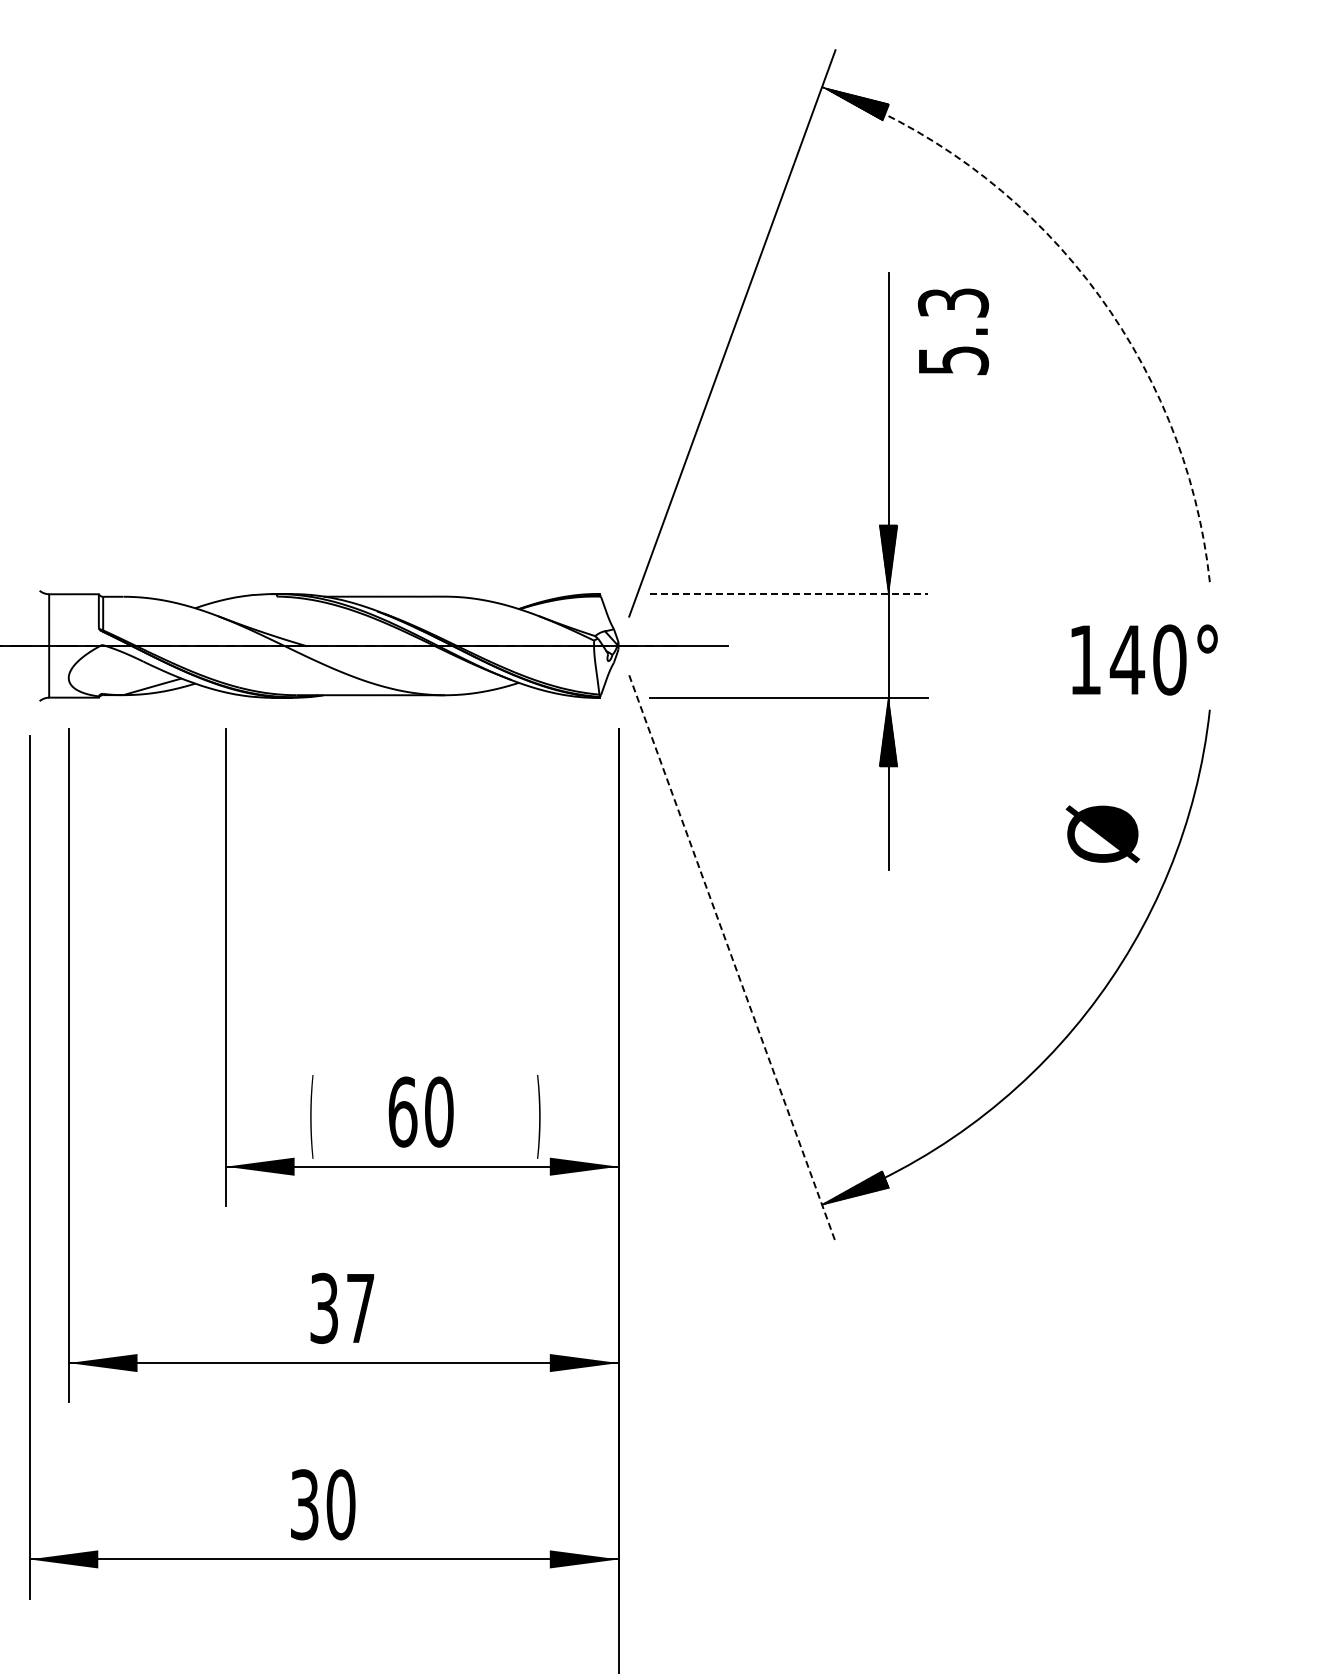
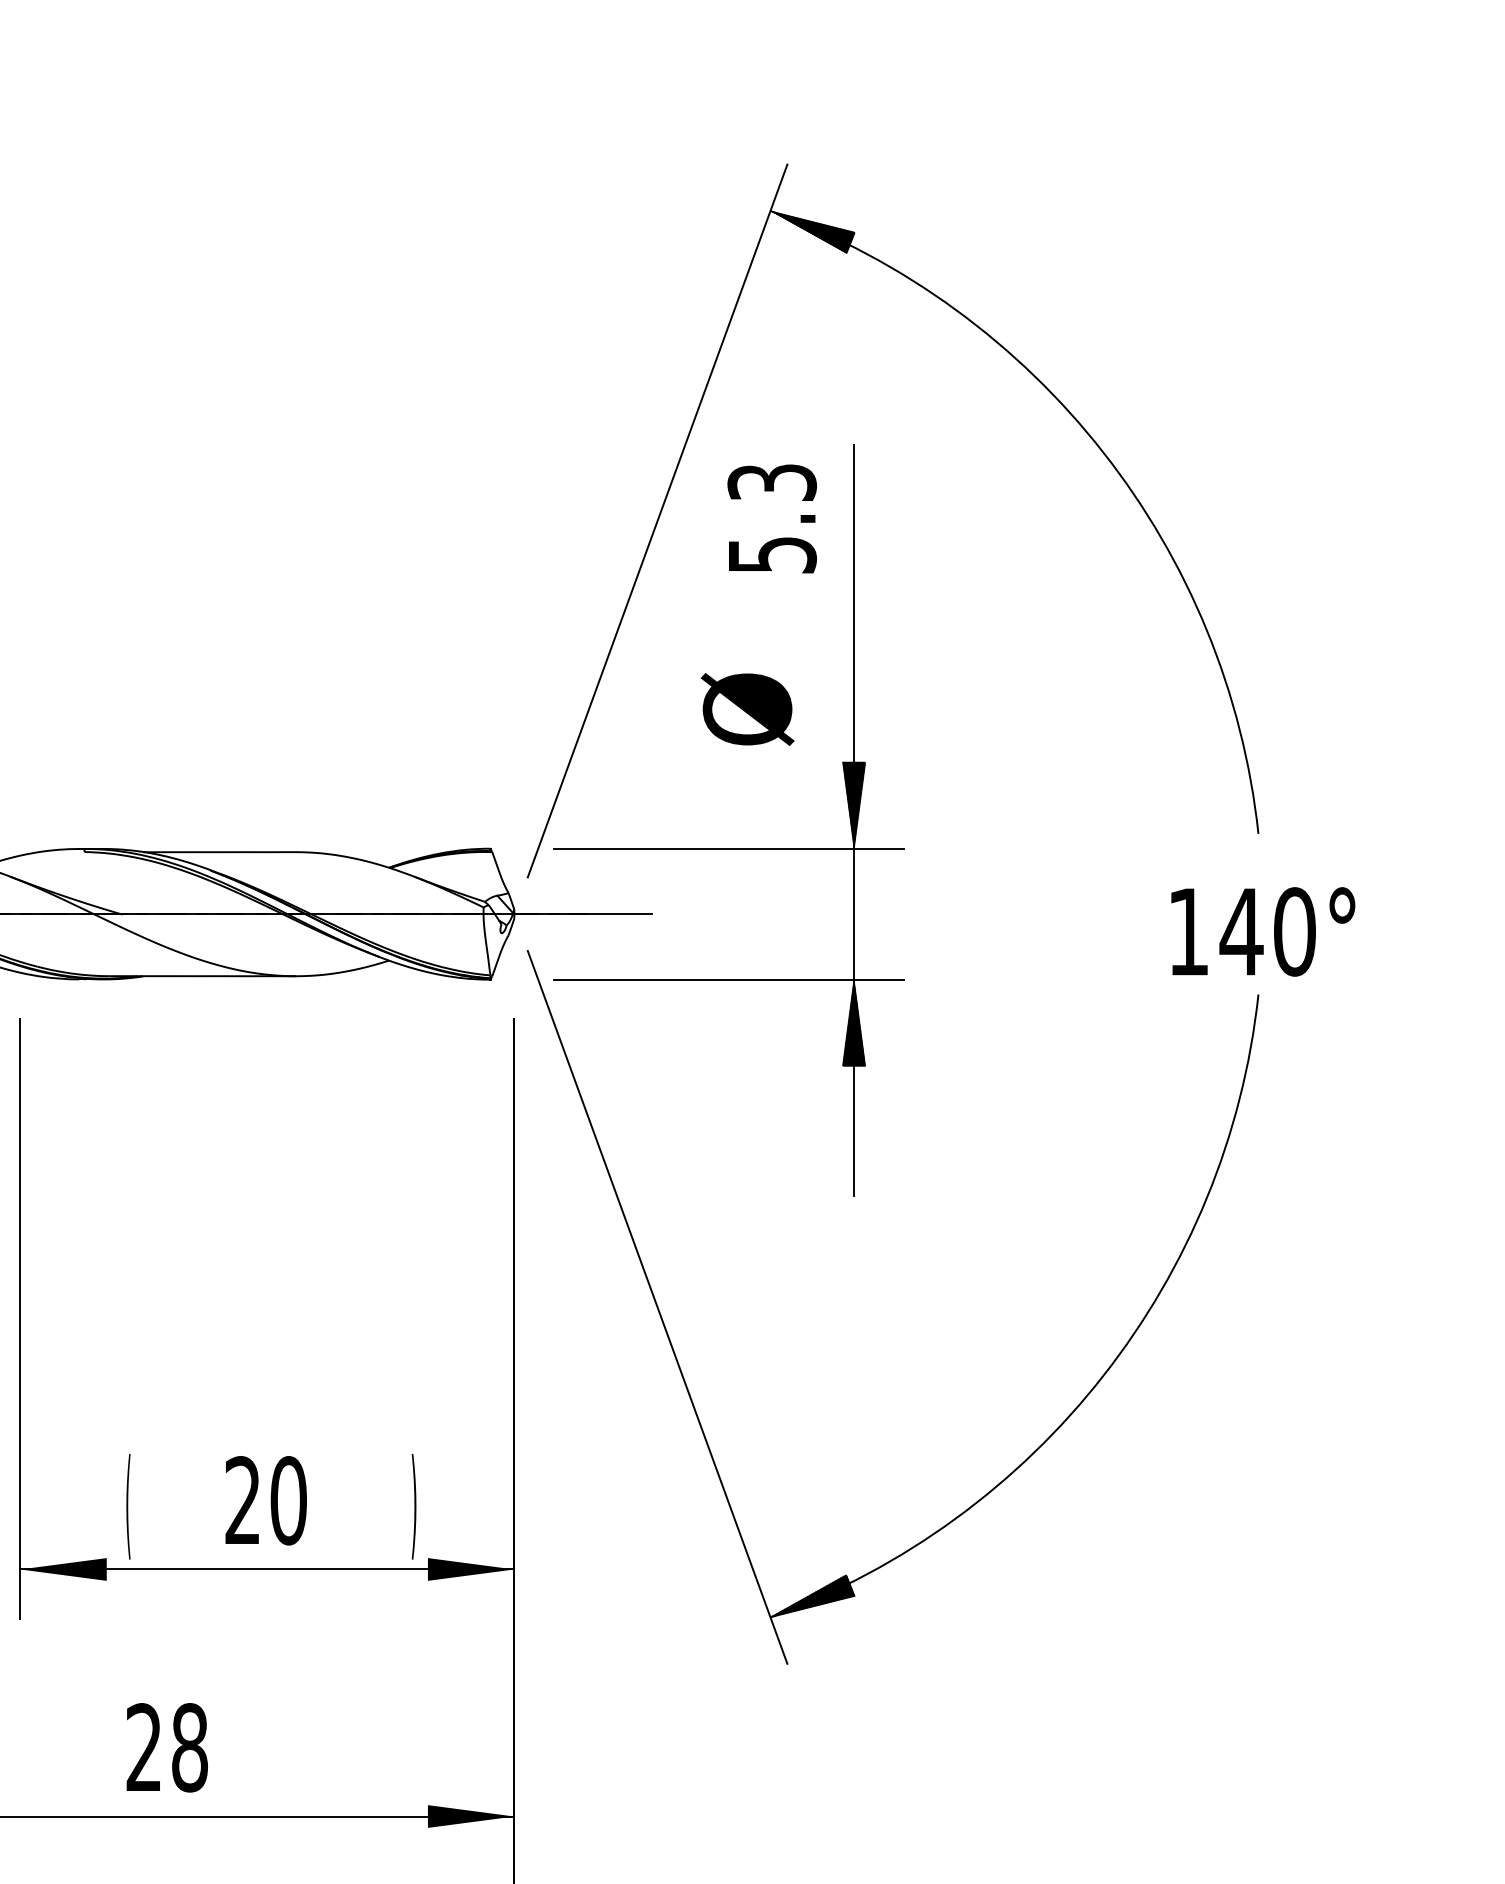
arc: (1086, 279) -> (1103, 453), dashed -> solid
text: (953, 331) -> (772, 518), moved
line: (789, 593) -> (729, 848), dashed -> solid
text: (1144, 659) -> (1263, 931), moved
text: (1102, 834) -> (747, 709), moved
line: (732, 958) -> (657, 1307), dashed -> solid
text: (402, 1111) -> (242, 1499), 60 -> 20
text: (342, 1308) -> (167, 1747), 37 -> 28

